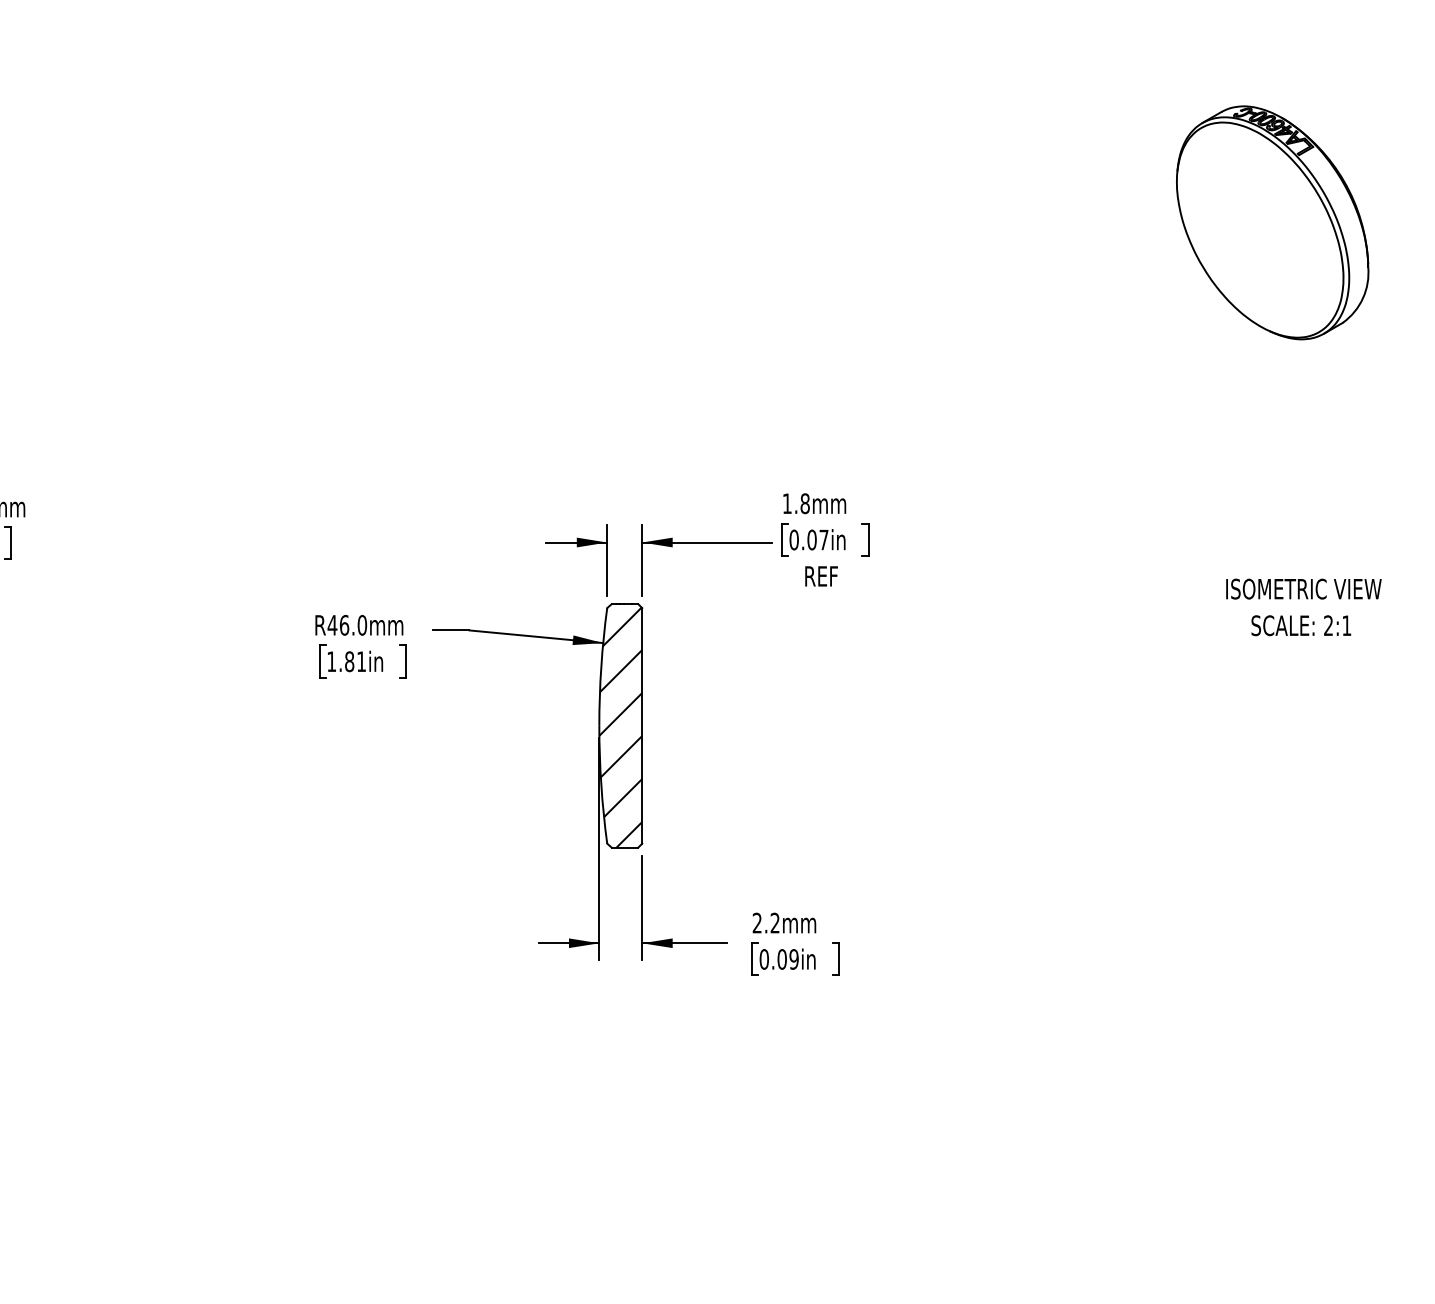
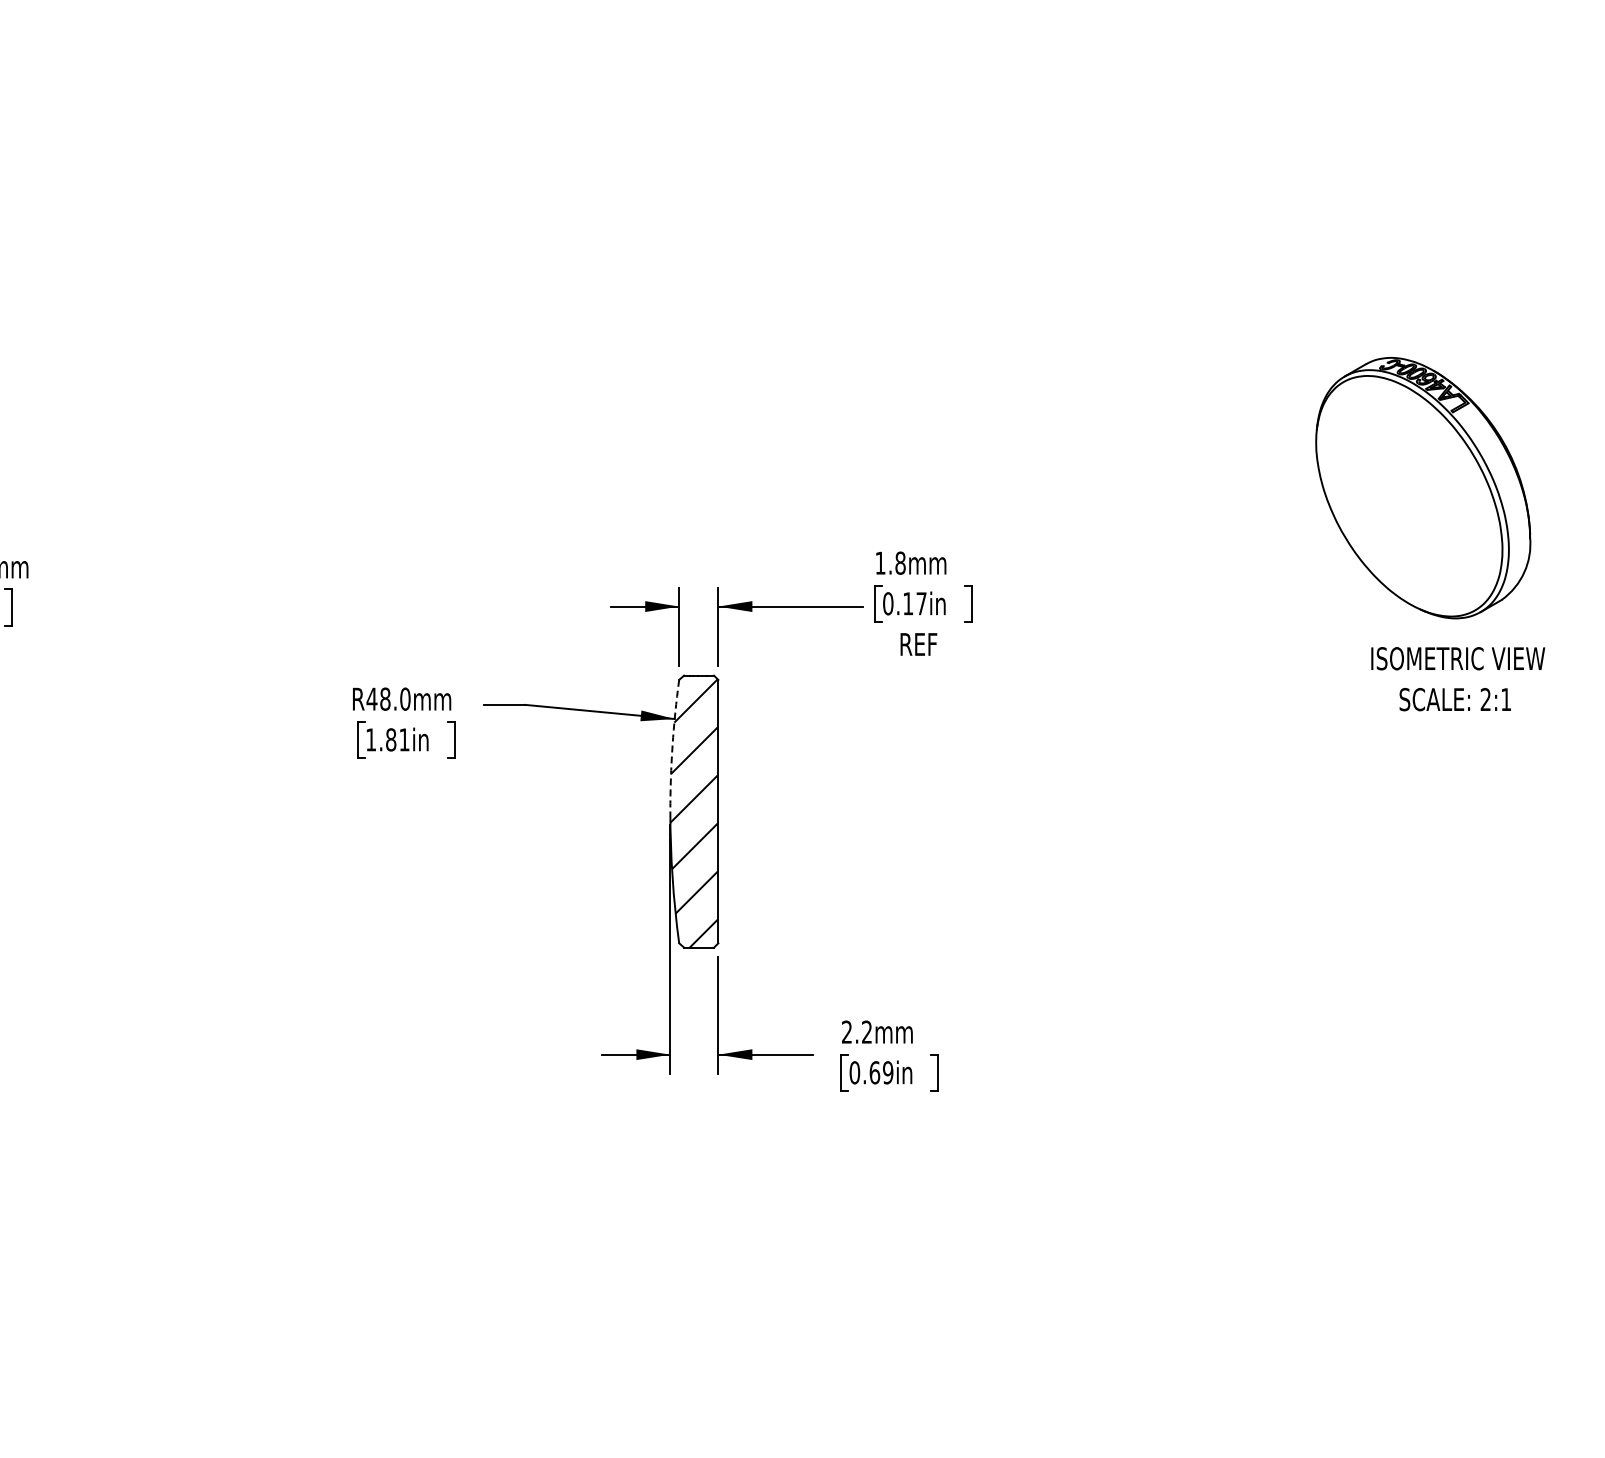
part: (1272, 223) -> (1423, 488), moved
text: (812, 539) -> (908, 603), 0.07in -> 0.17in
text: (344, 624) -> (385, 698), R46.0mm -> R48.0mm
arc: (601, 666) -> (672, 745), solid -> dashed
text: (781, 959) -> (874, 1072), 0.09in -> 0.69in

